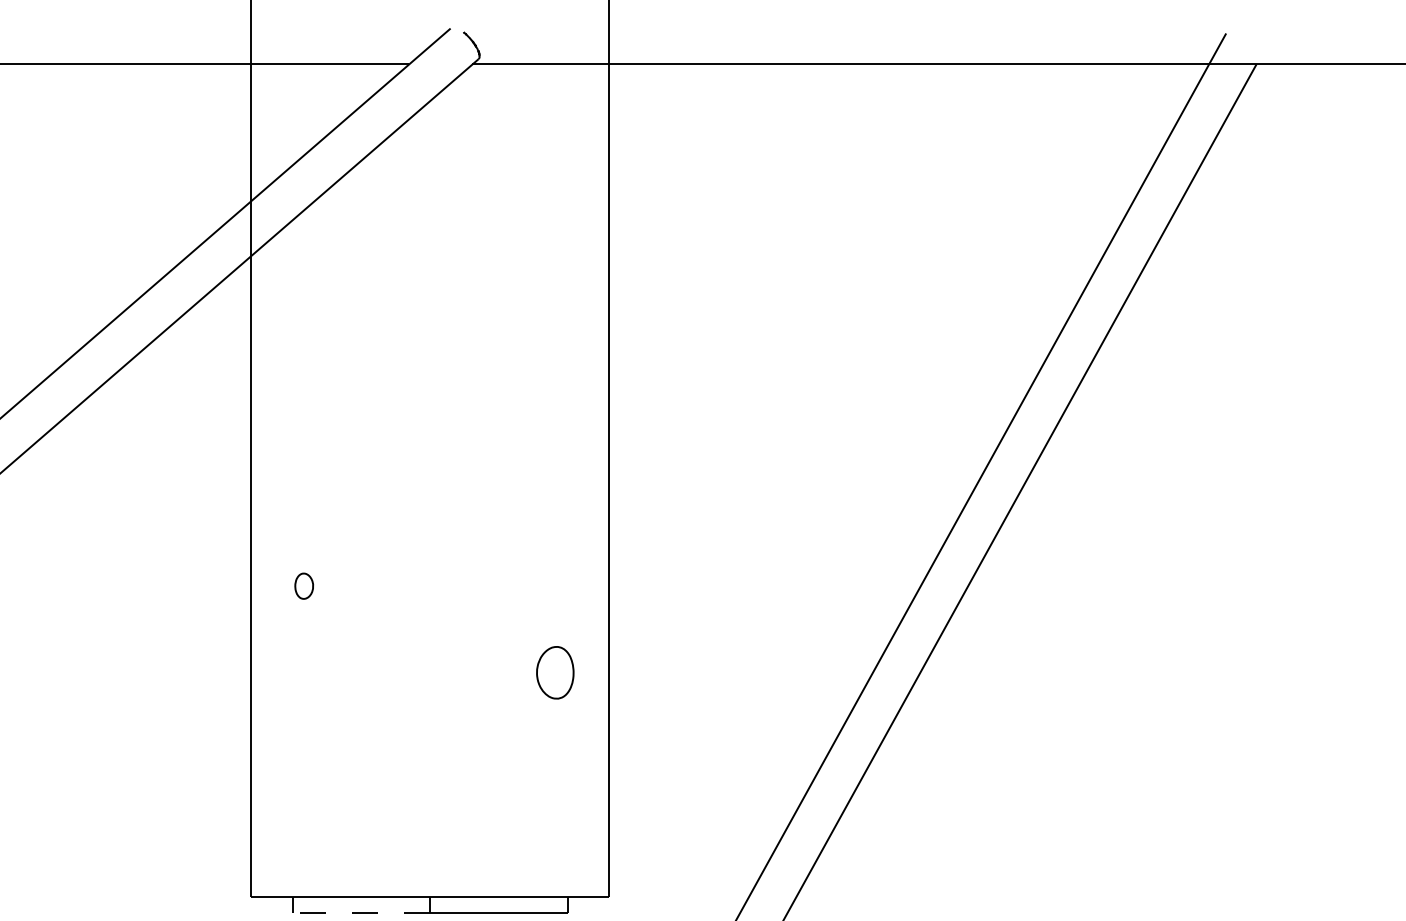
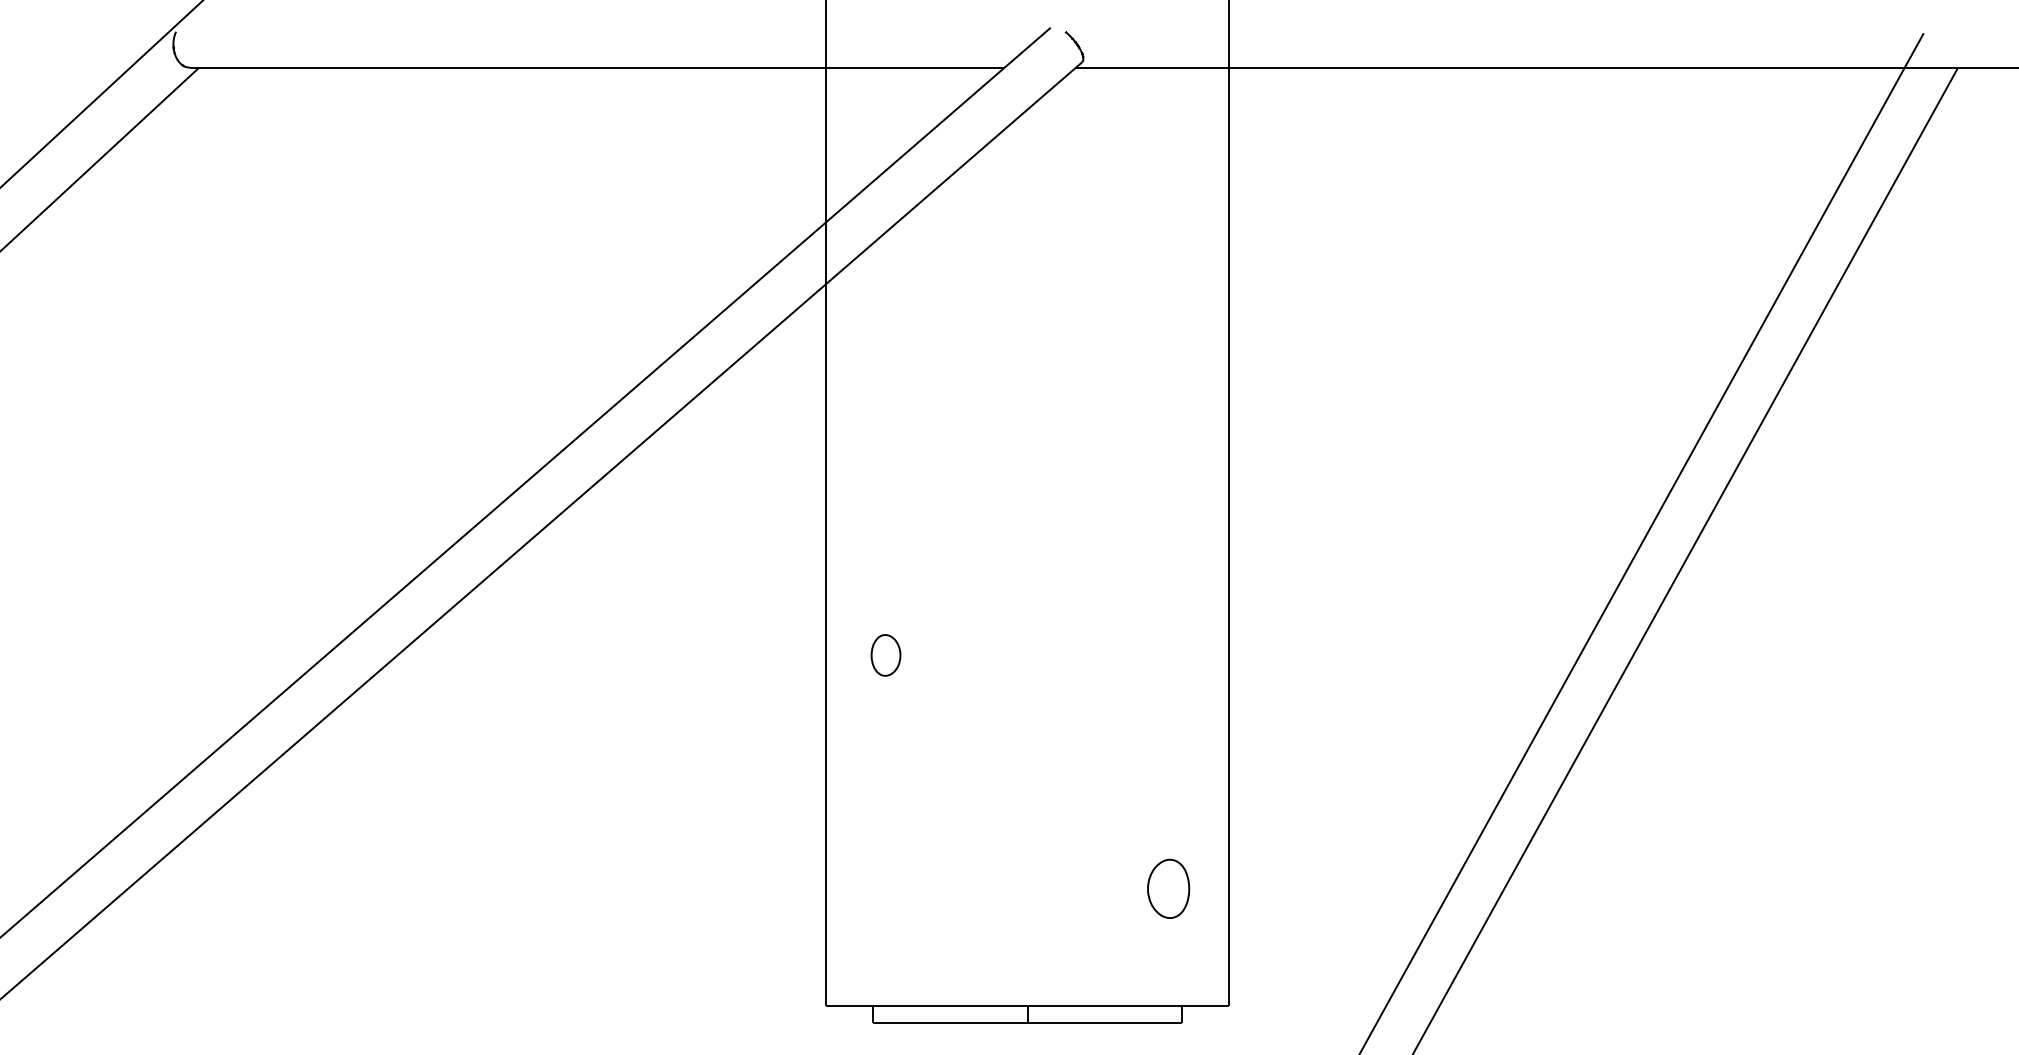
part: (303, 586) -> (885, 655), size x1.43
part: (555, 672) -> (1168, 888), moved
line: (360, 913) -> (949, 1023), dashed -> solid

